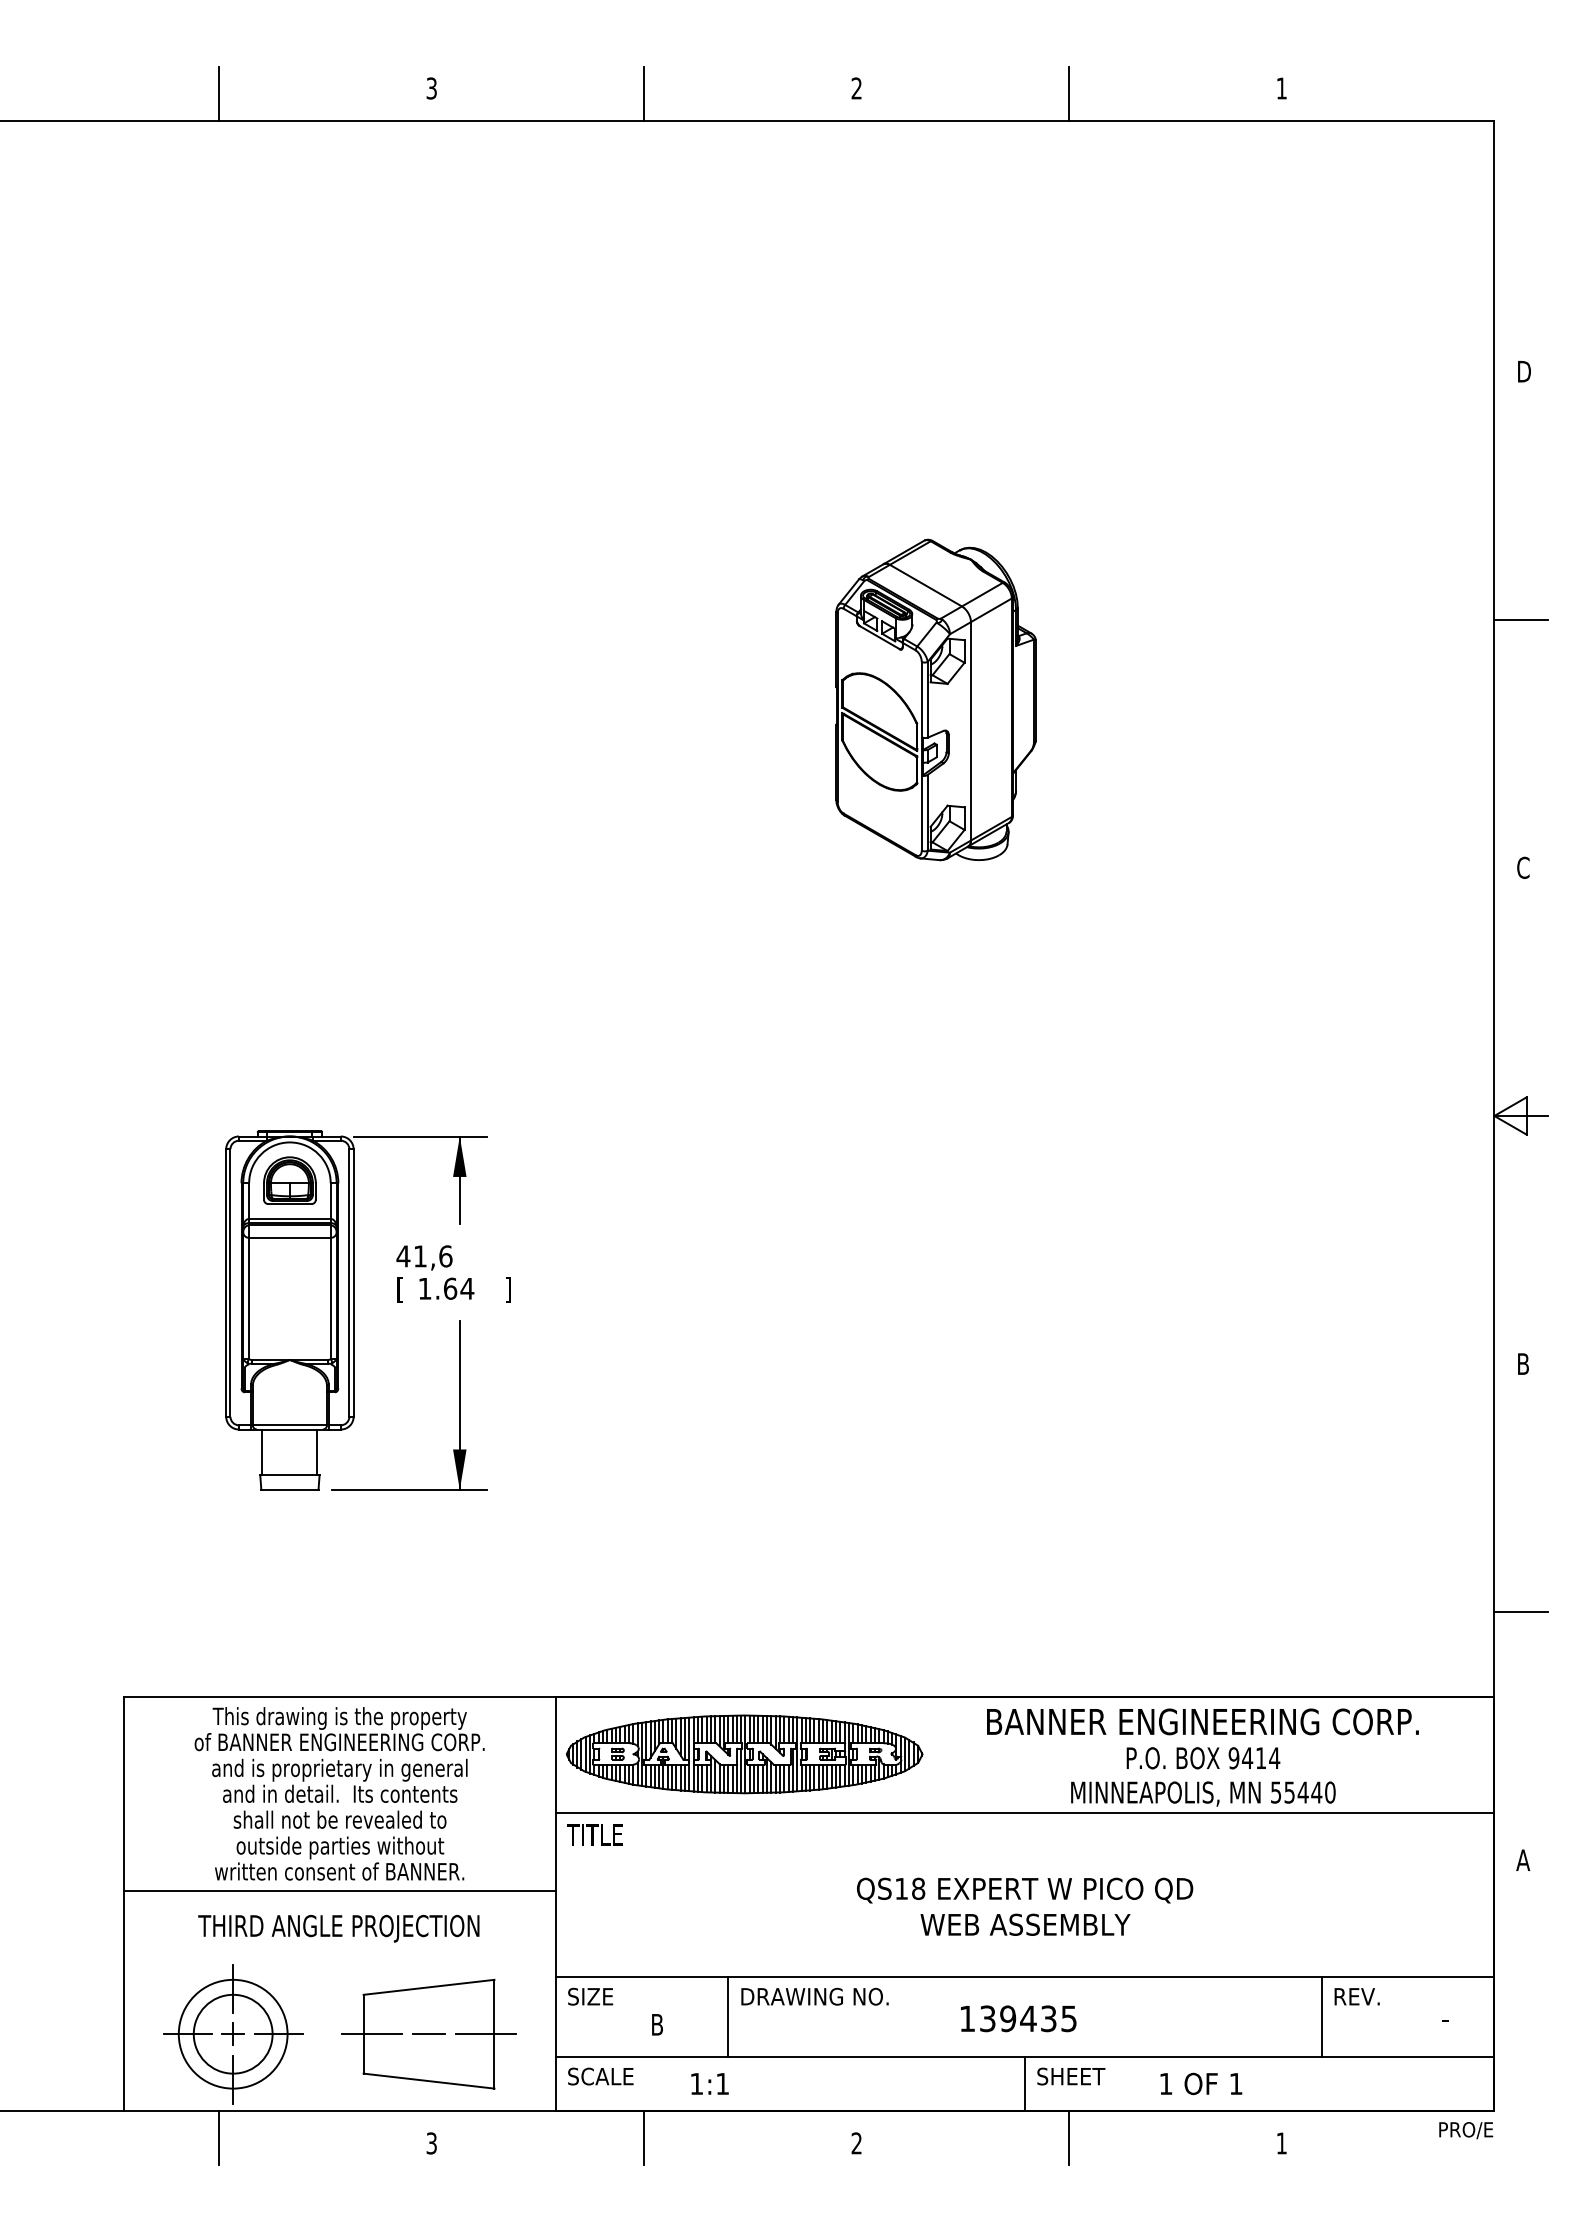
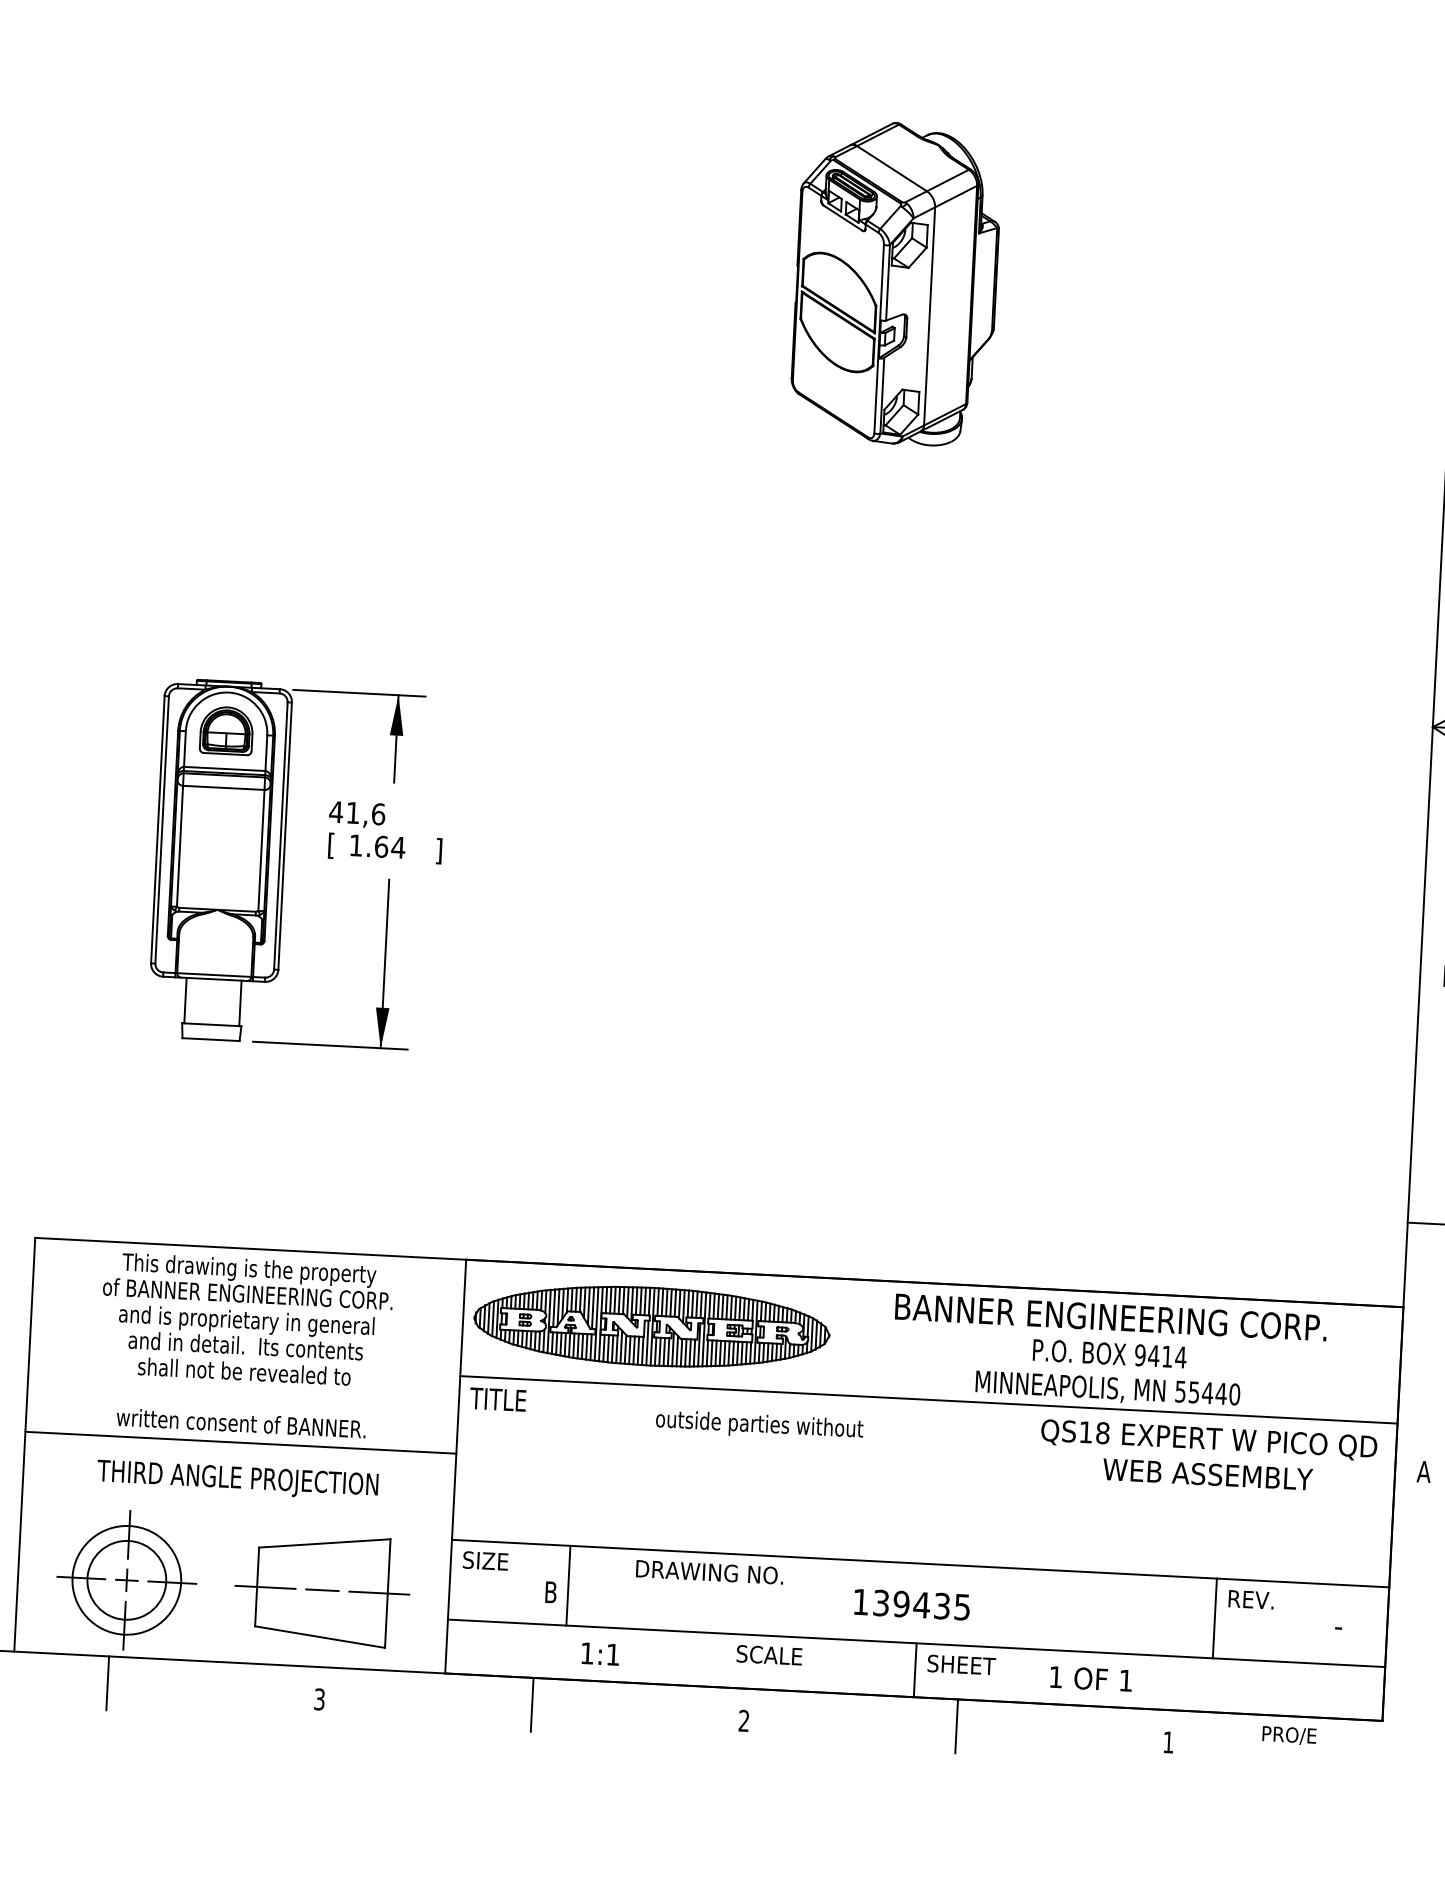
text: (340, 1847) -> (759, 1425), moved
text: (1025, 1906) -> (1208, 1456), moved
line: (728, 2017) -> (568, 1585), moved
text: (600, 2076) -> (769, 1655), moved
text: (1466, 2130) -> (1289, 1735), moved

